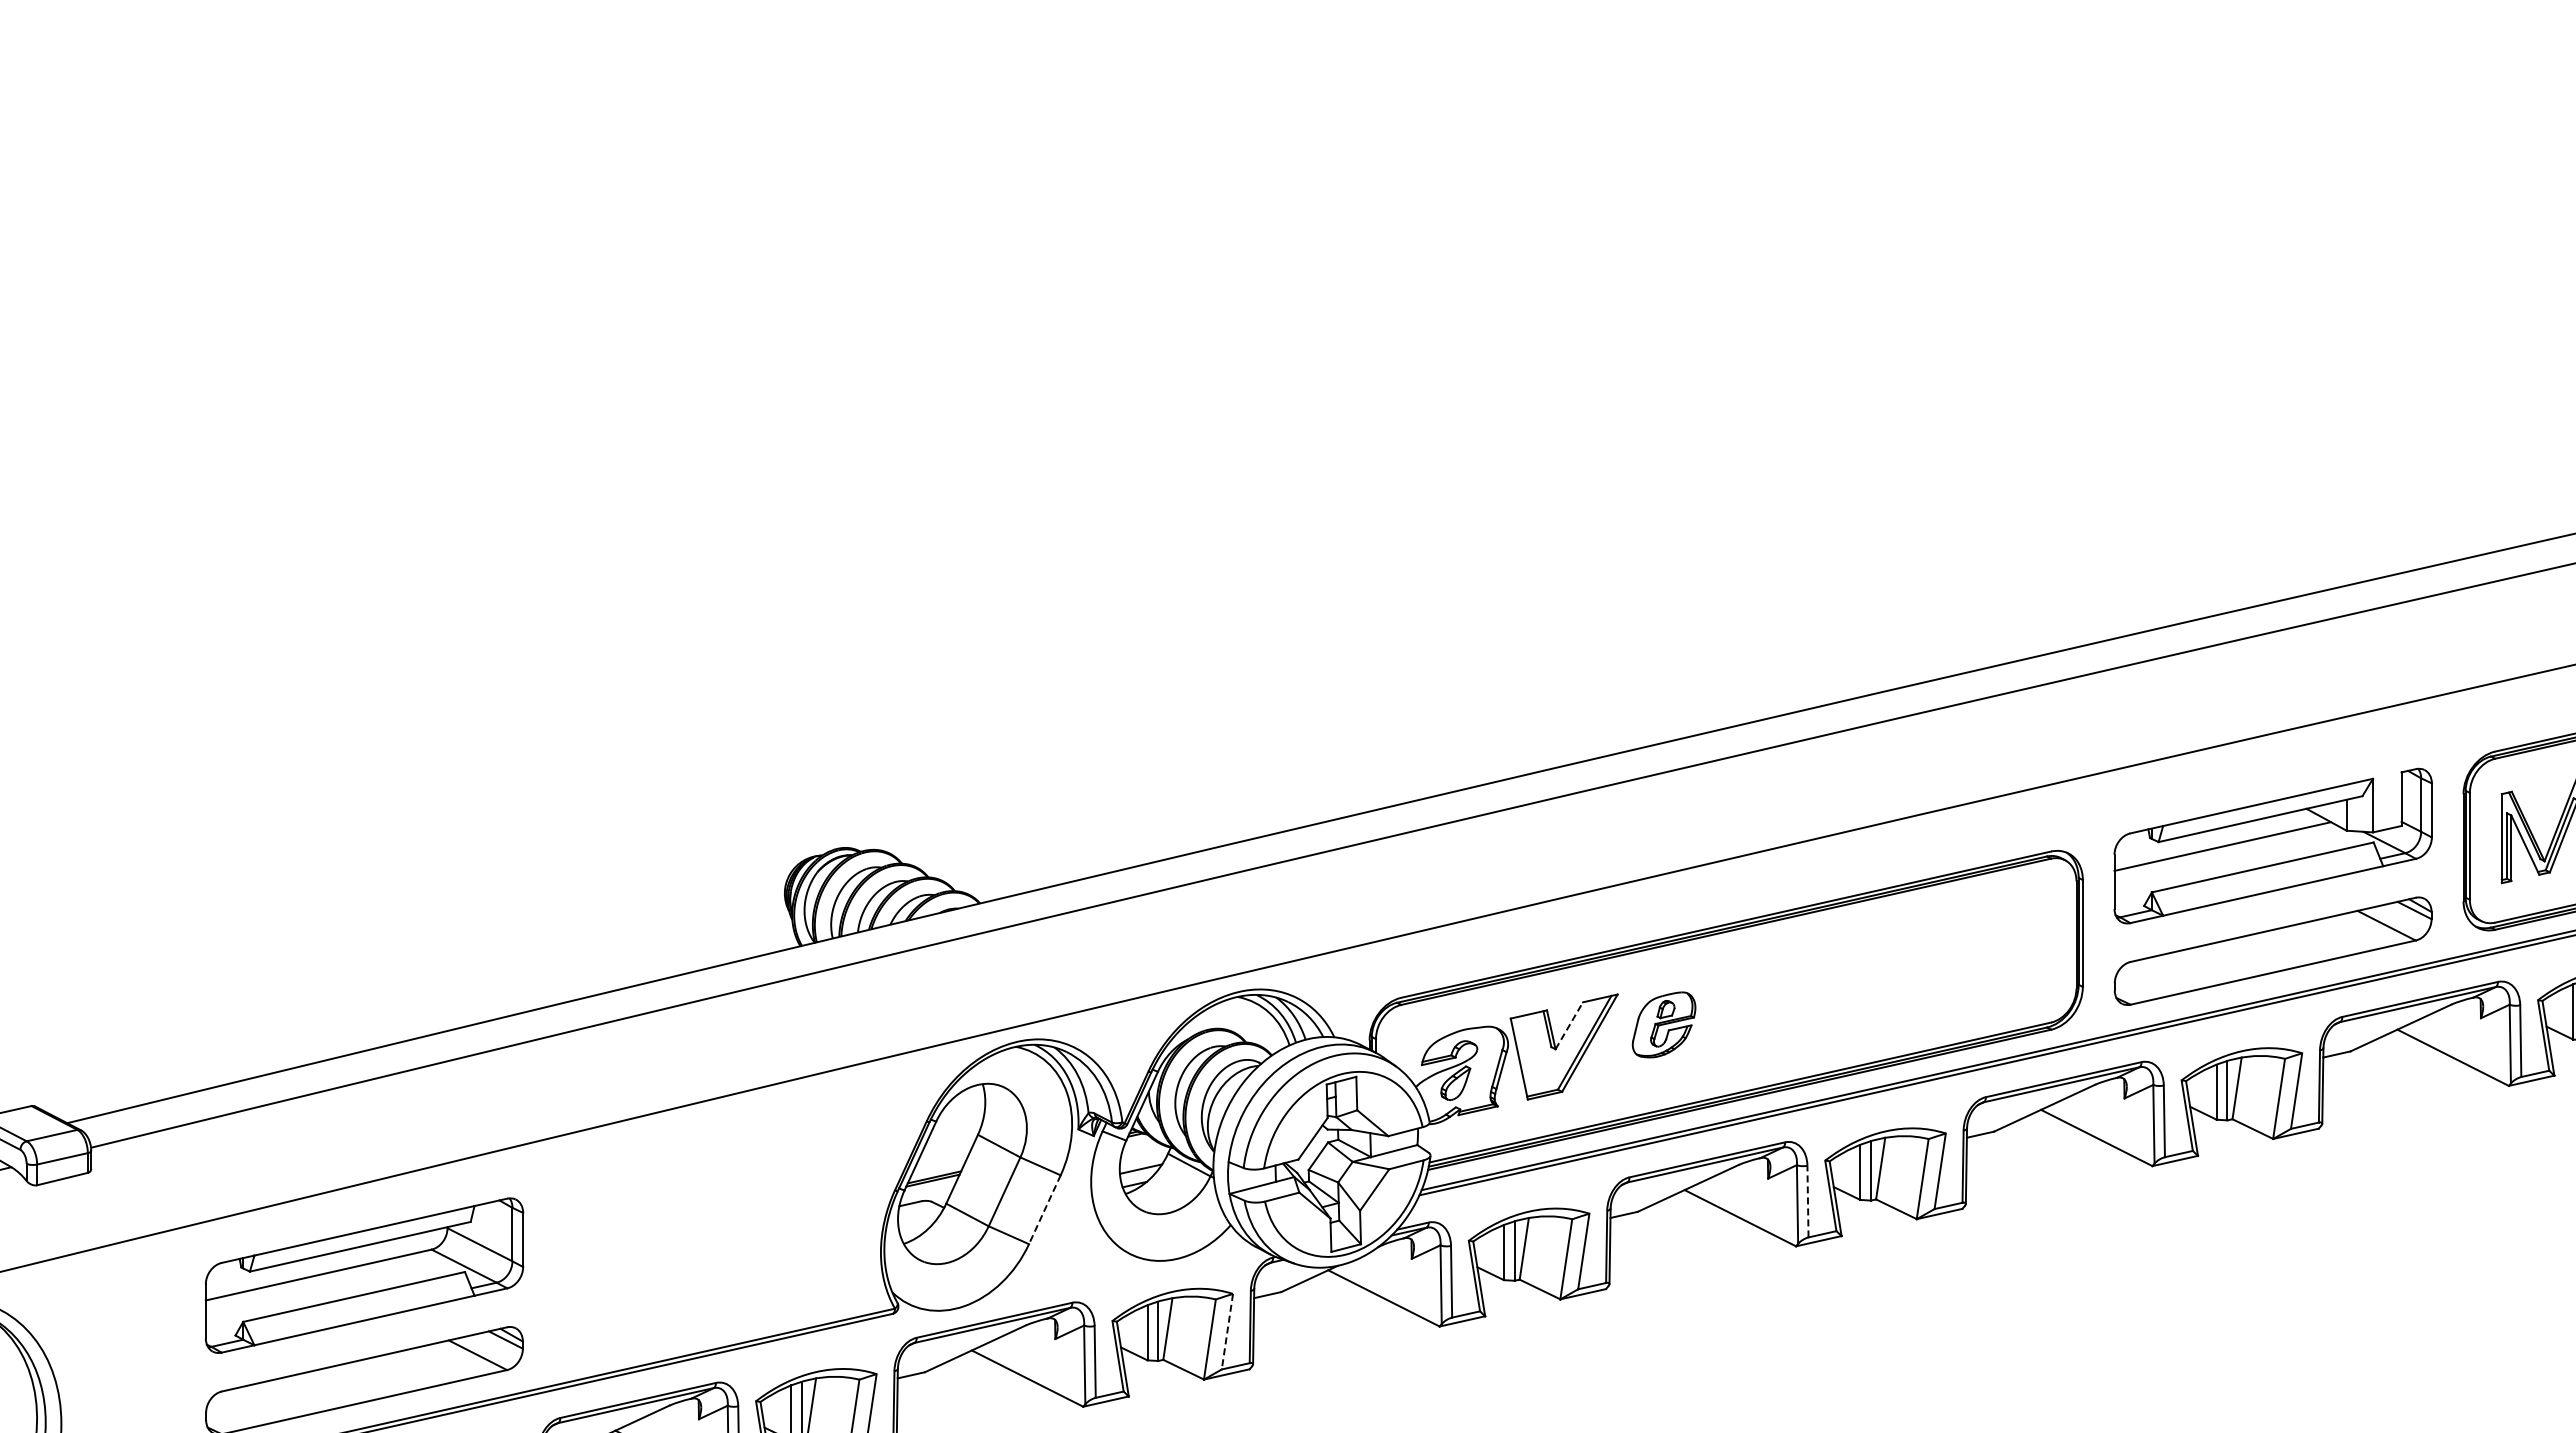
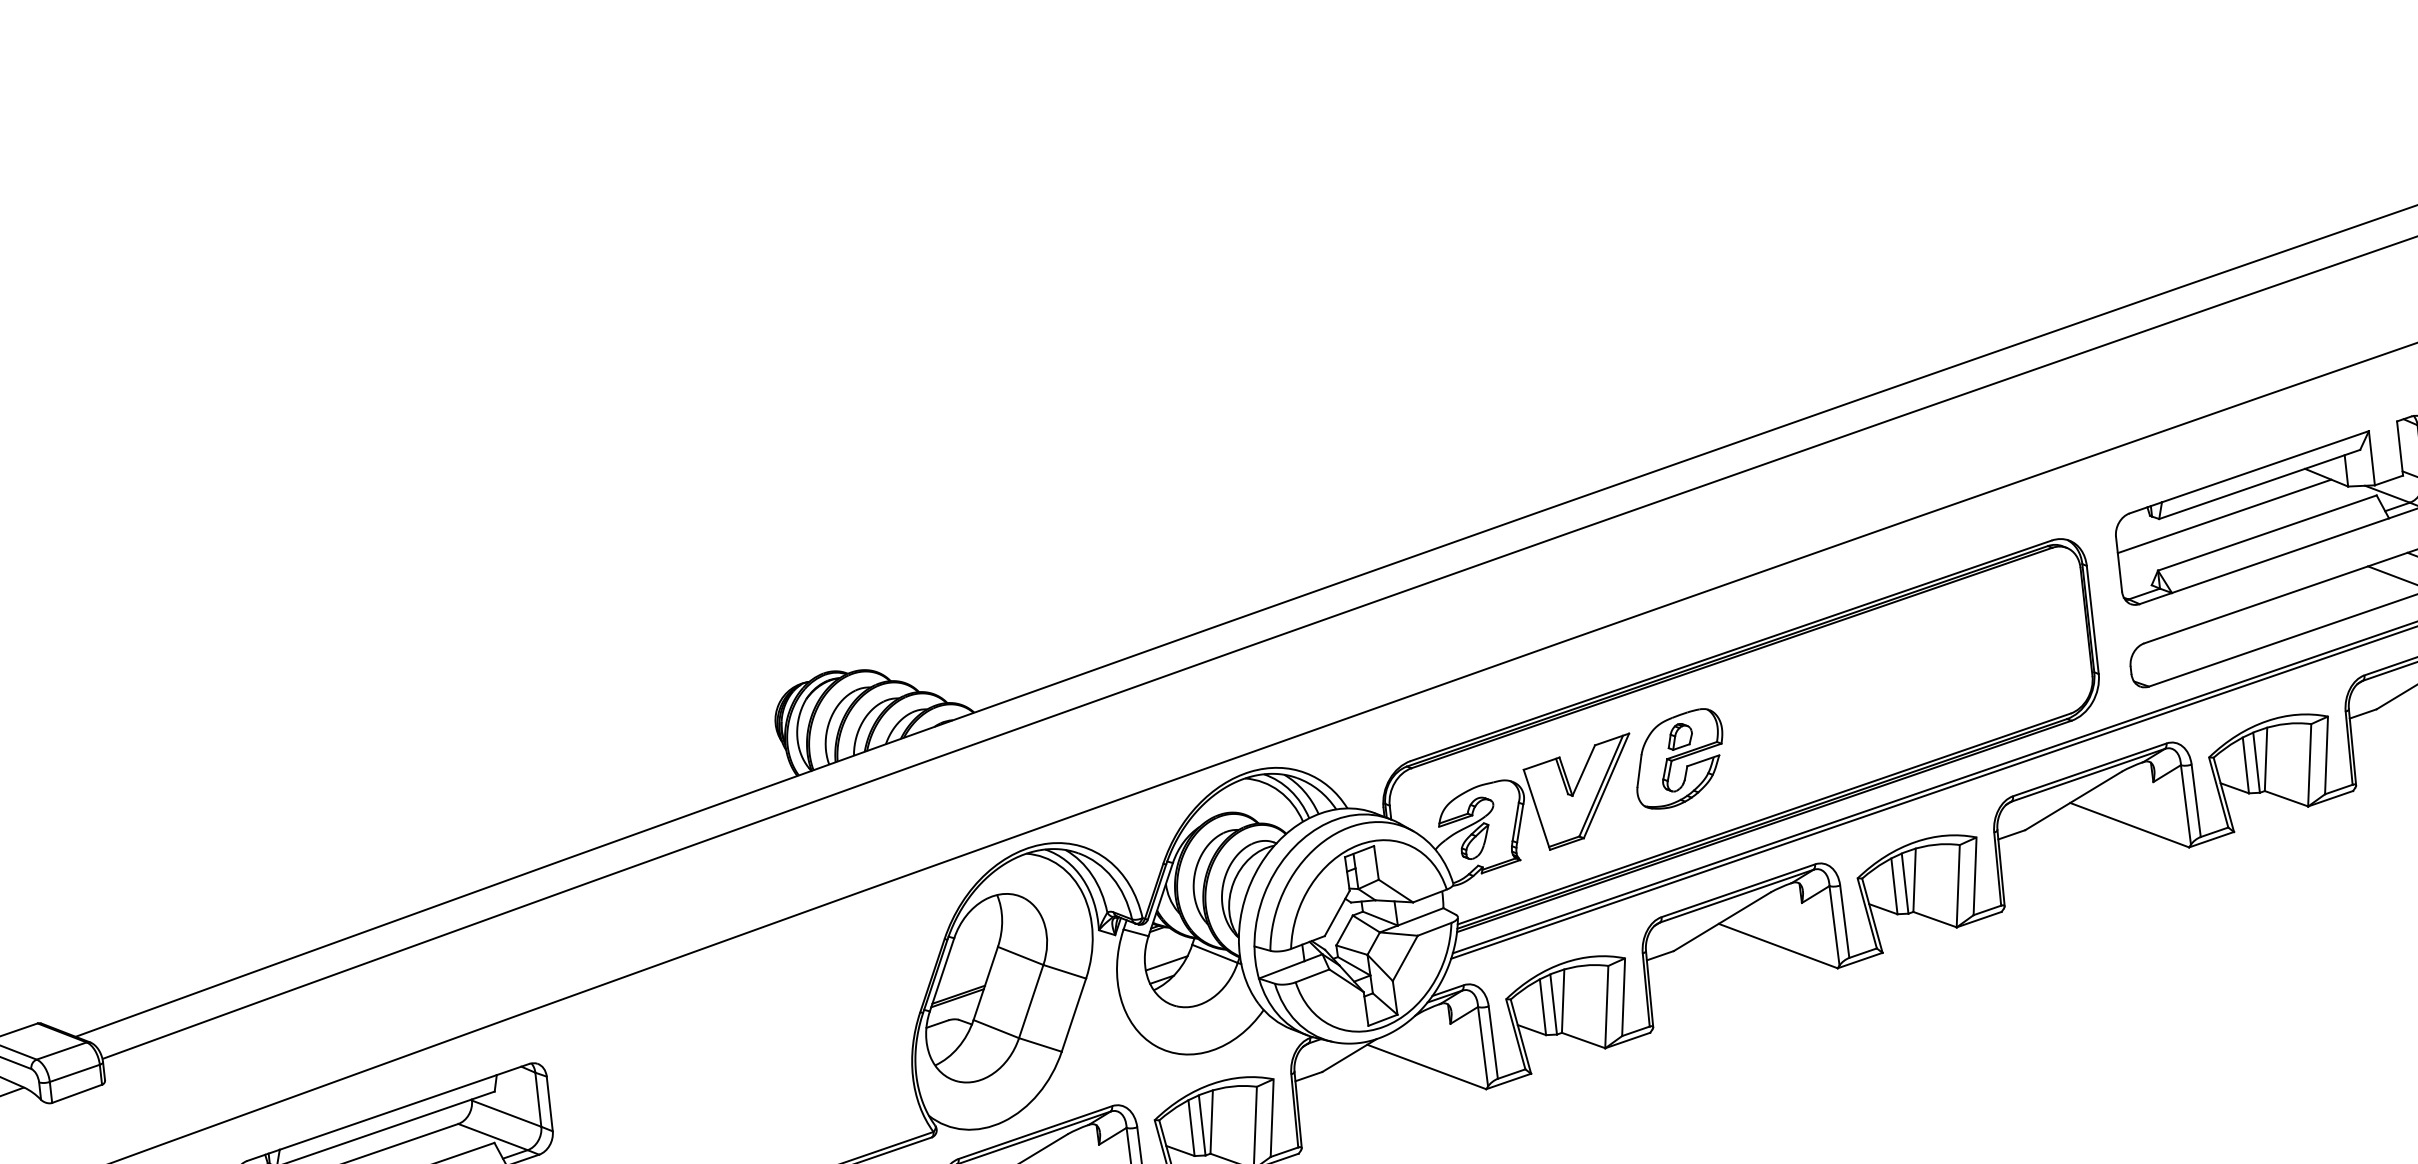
part: (1663, 1024) -> (1678, 758), size x1.43
line: (1569, 1025) -> (1583, 770), dashed -> solid
line: (1807, 1201) -> (1844, 921), dashed -> solid
line: (1044, 1209) -> (1073, 1014), dashed -> solid
line: (1227, 1332) -> (1272, 1118), dashed -> solid

